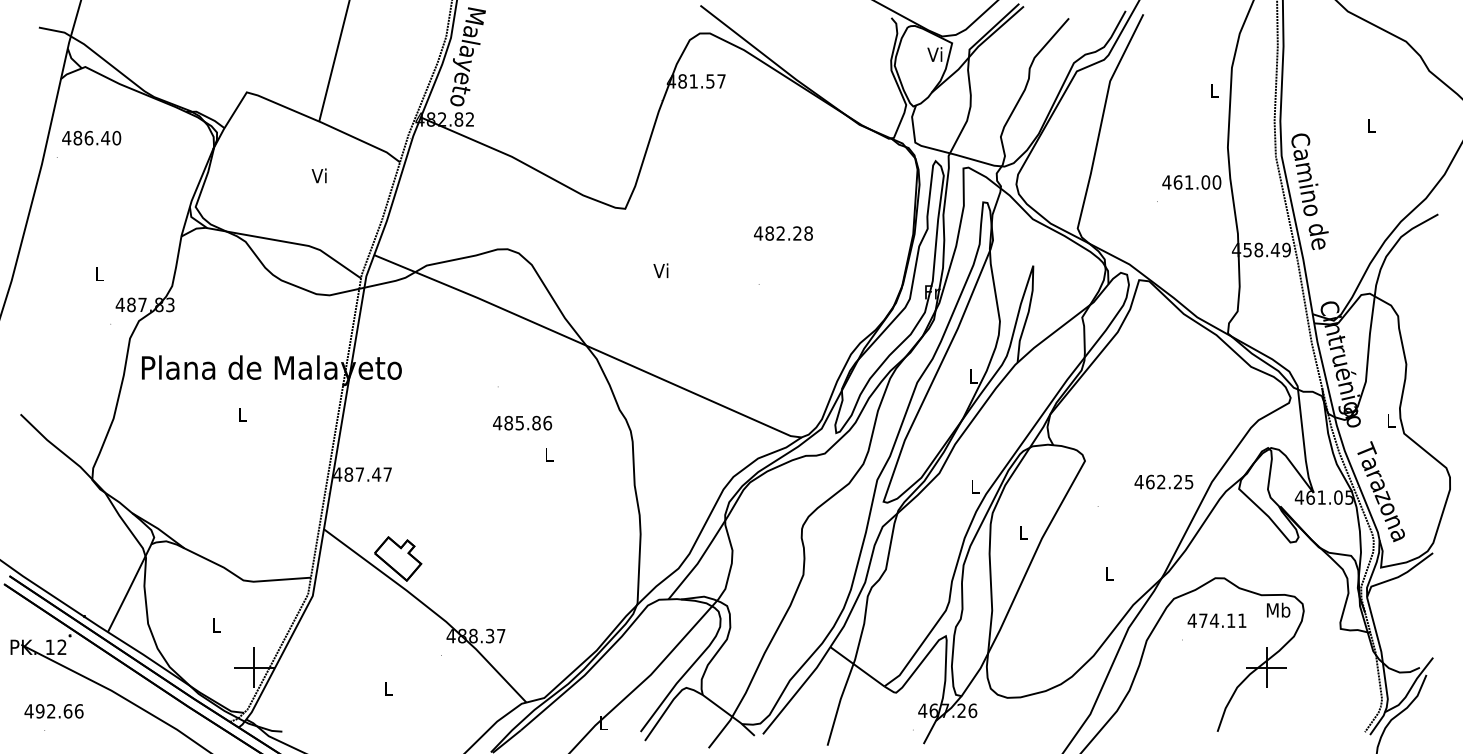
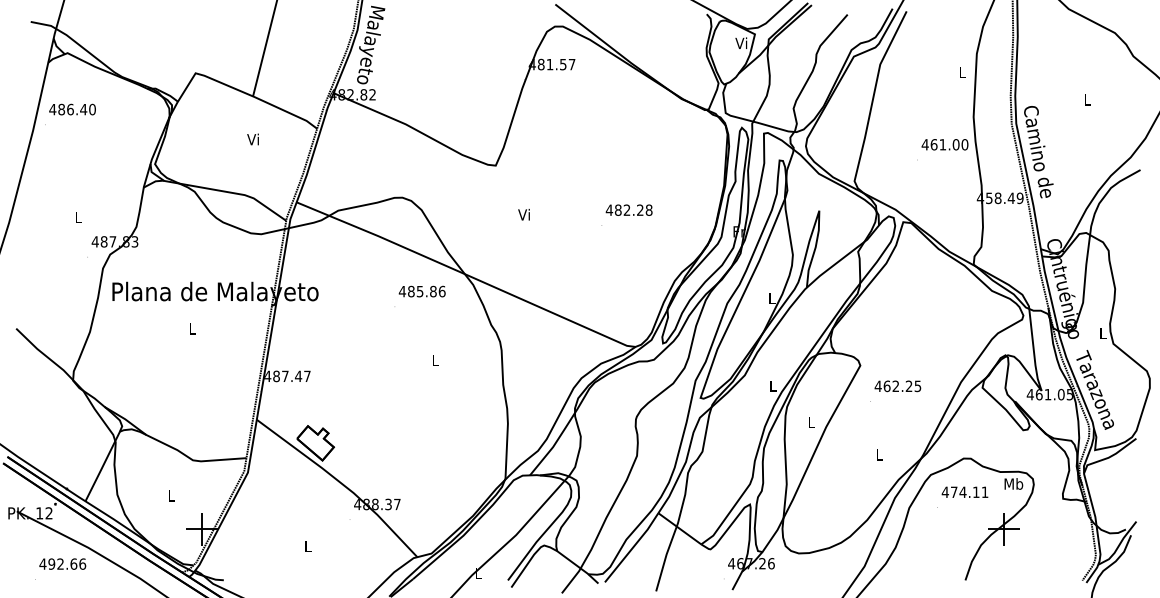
text: (782, 232) -> (628, 209), moved
text: (521, 423) -> (421, 291), moved
text: (1163, 482) -> (897, 386), moved
text: (53, 710) -> (62, 563), moved

